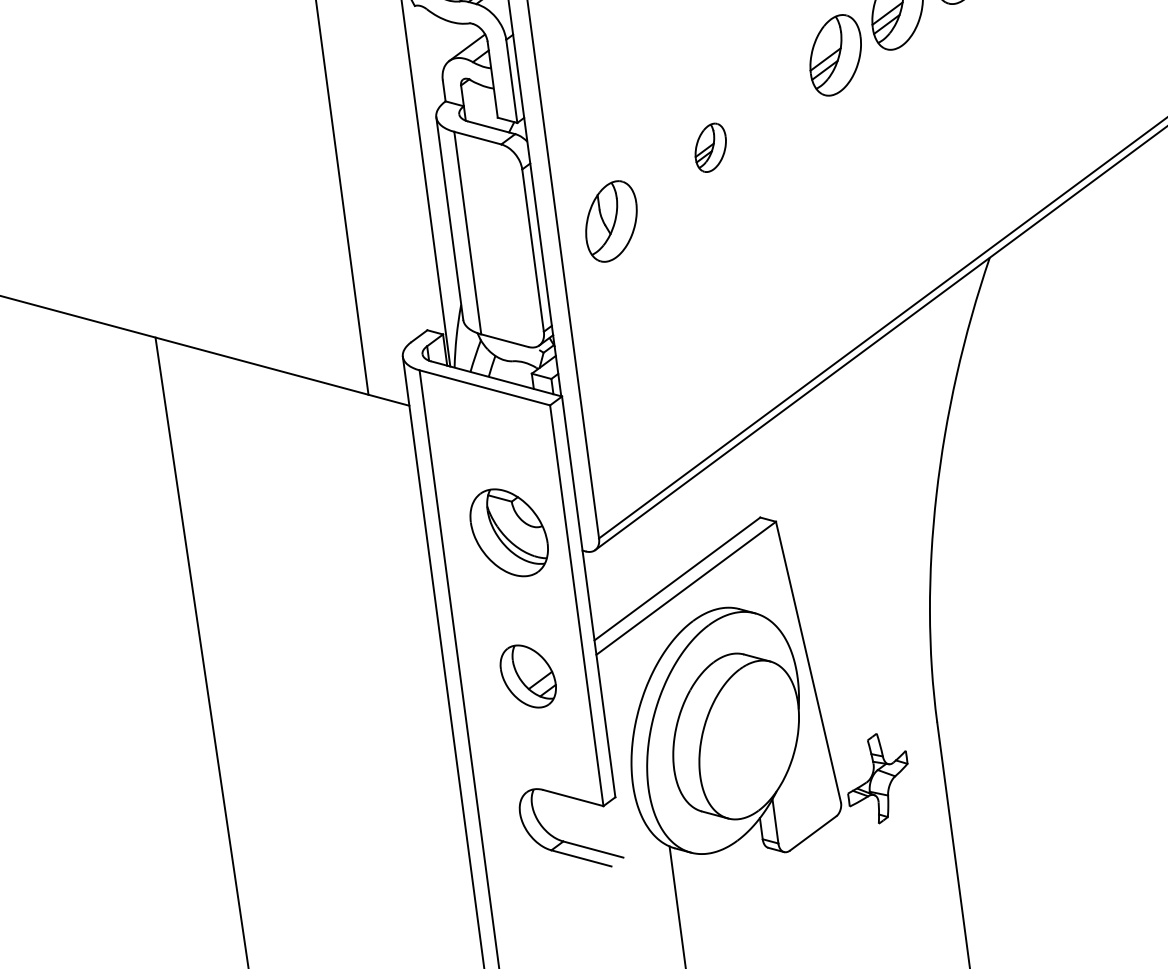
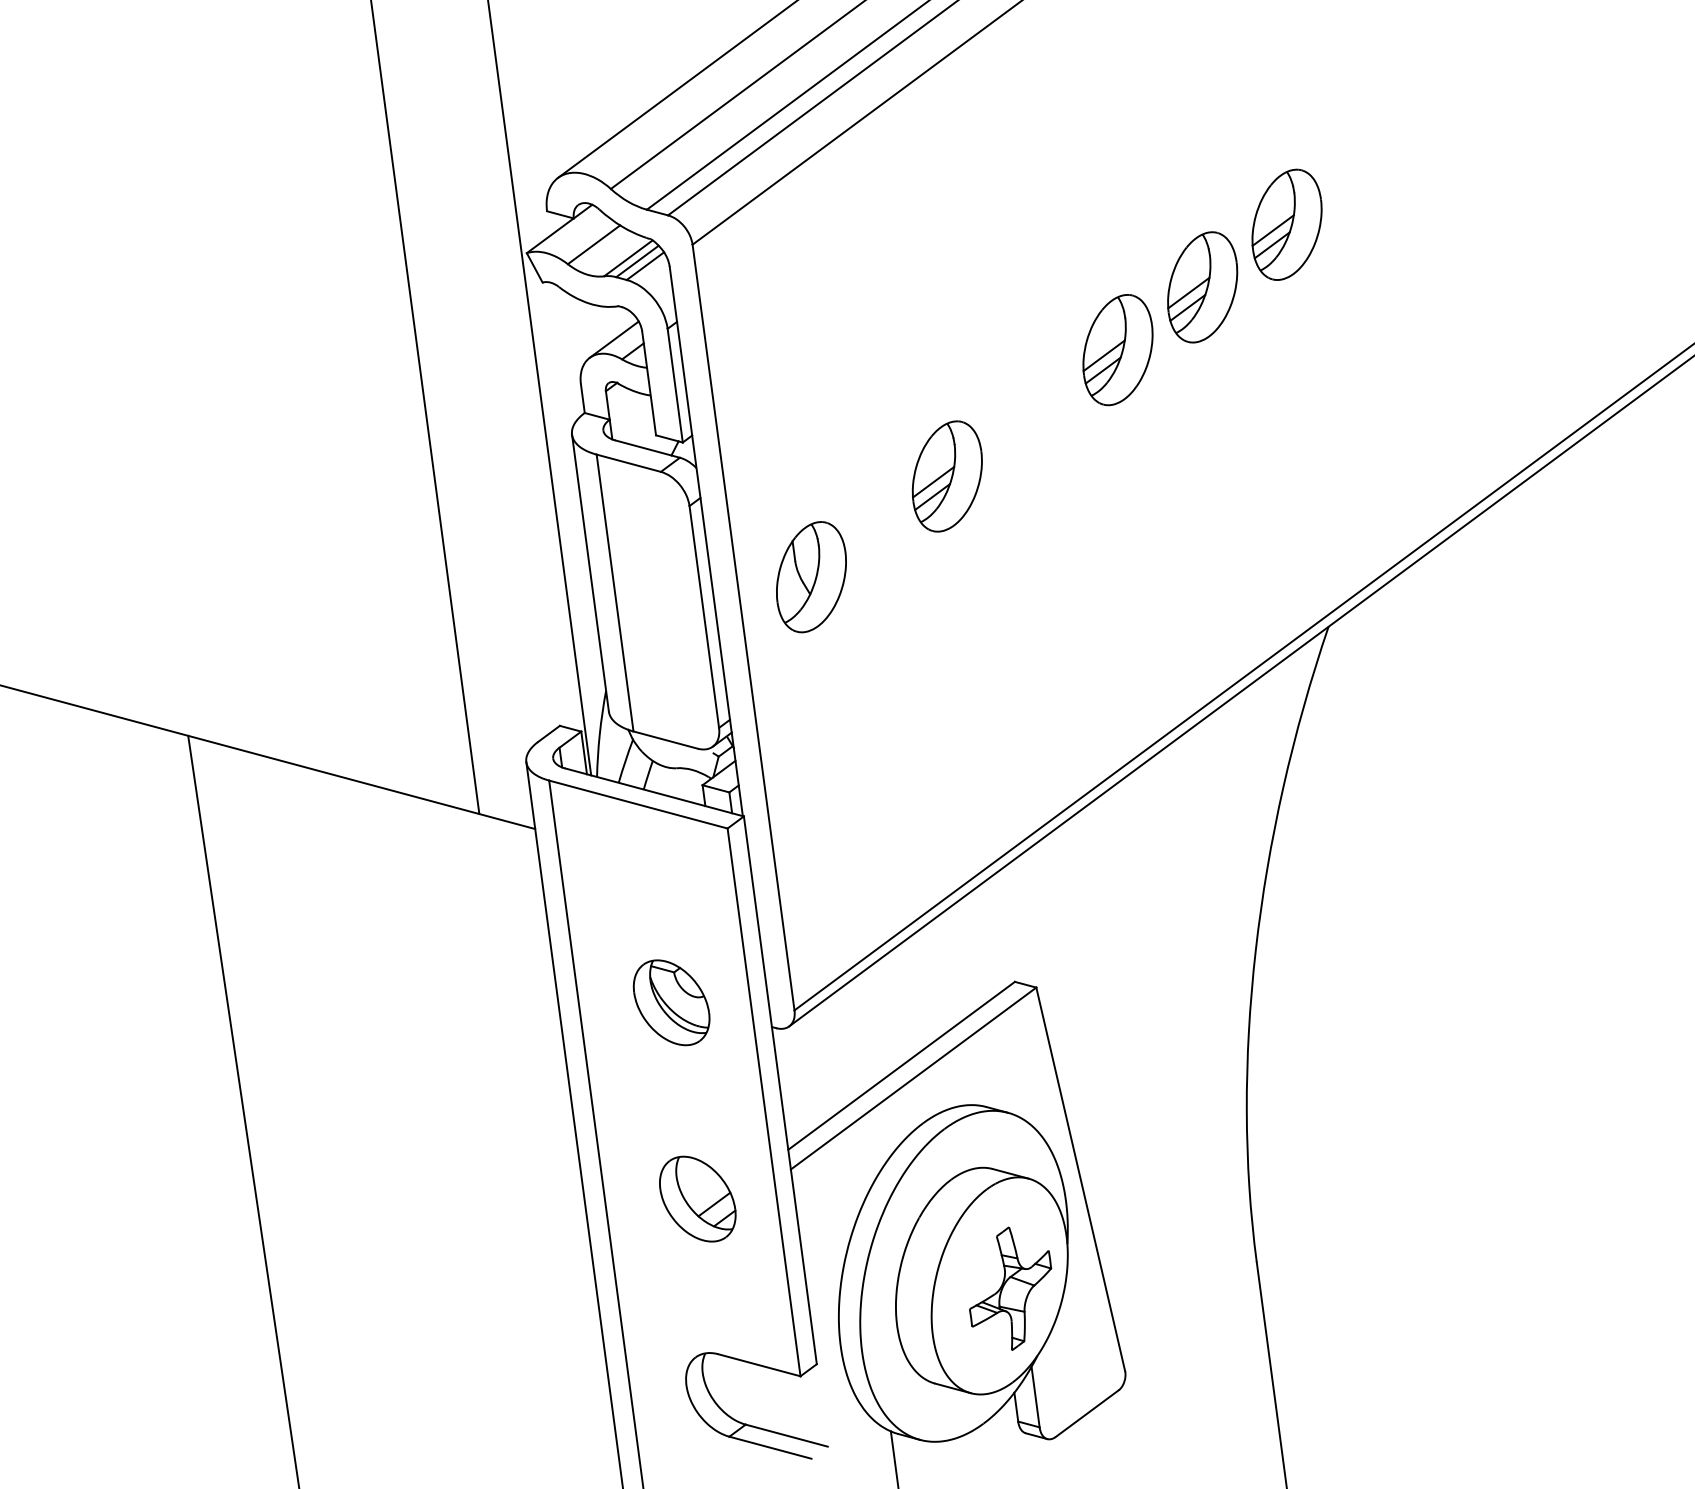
part: (710, 147) -> (946, 476), size x1.67
part: (509, 532) -> (671, 1002), size x0.71
part: (877, 778) -> (1010, 1288), moved

